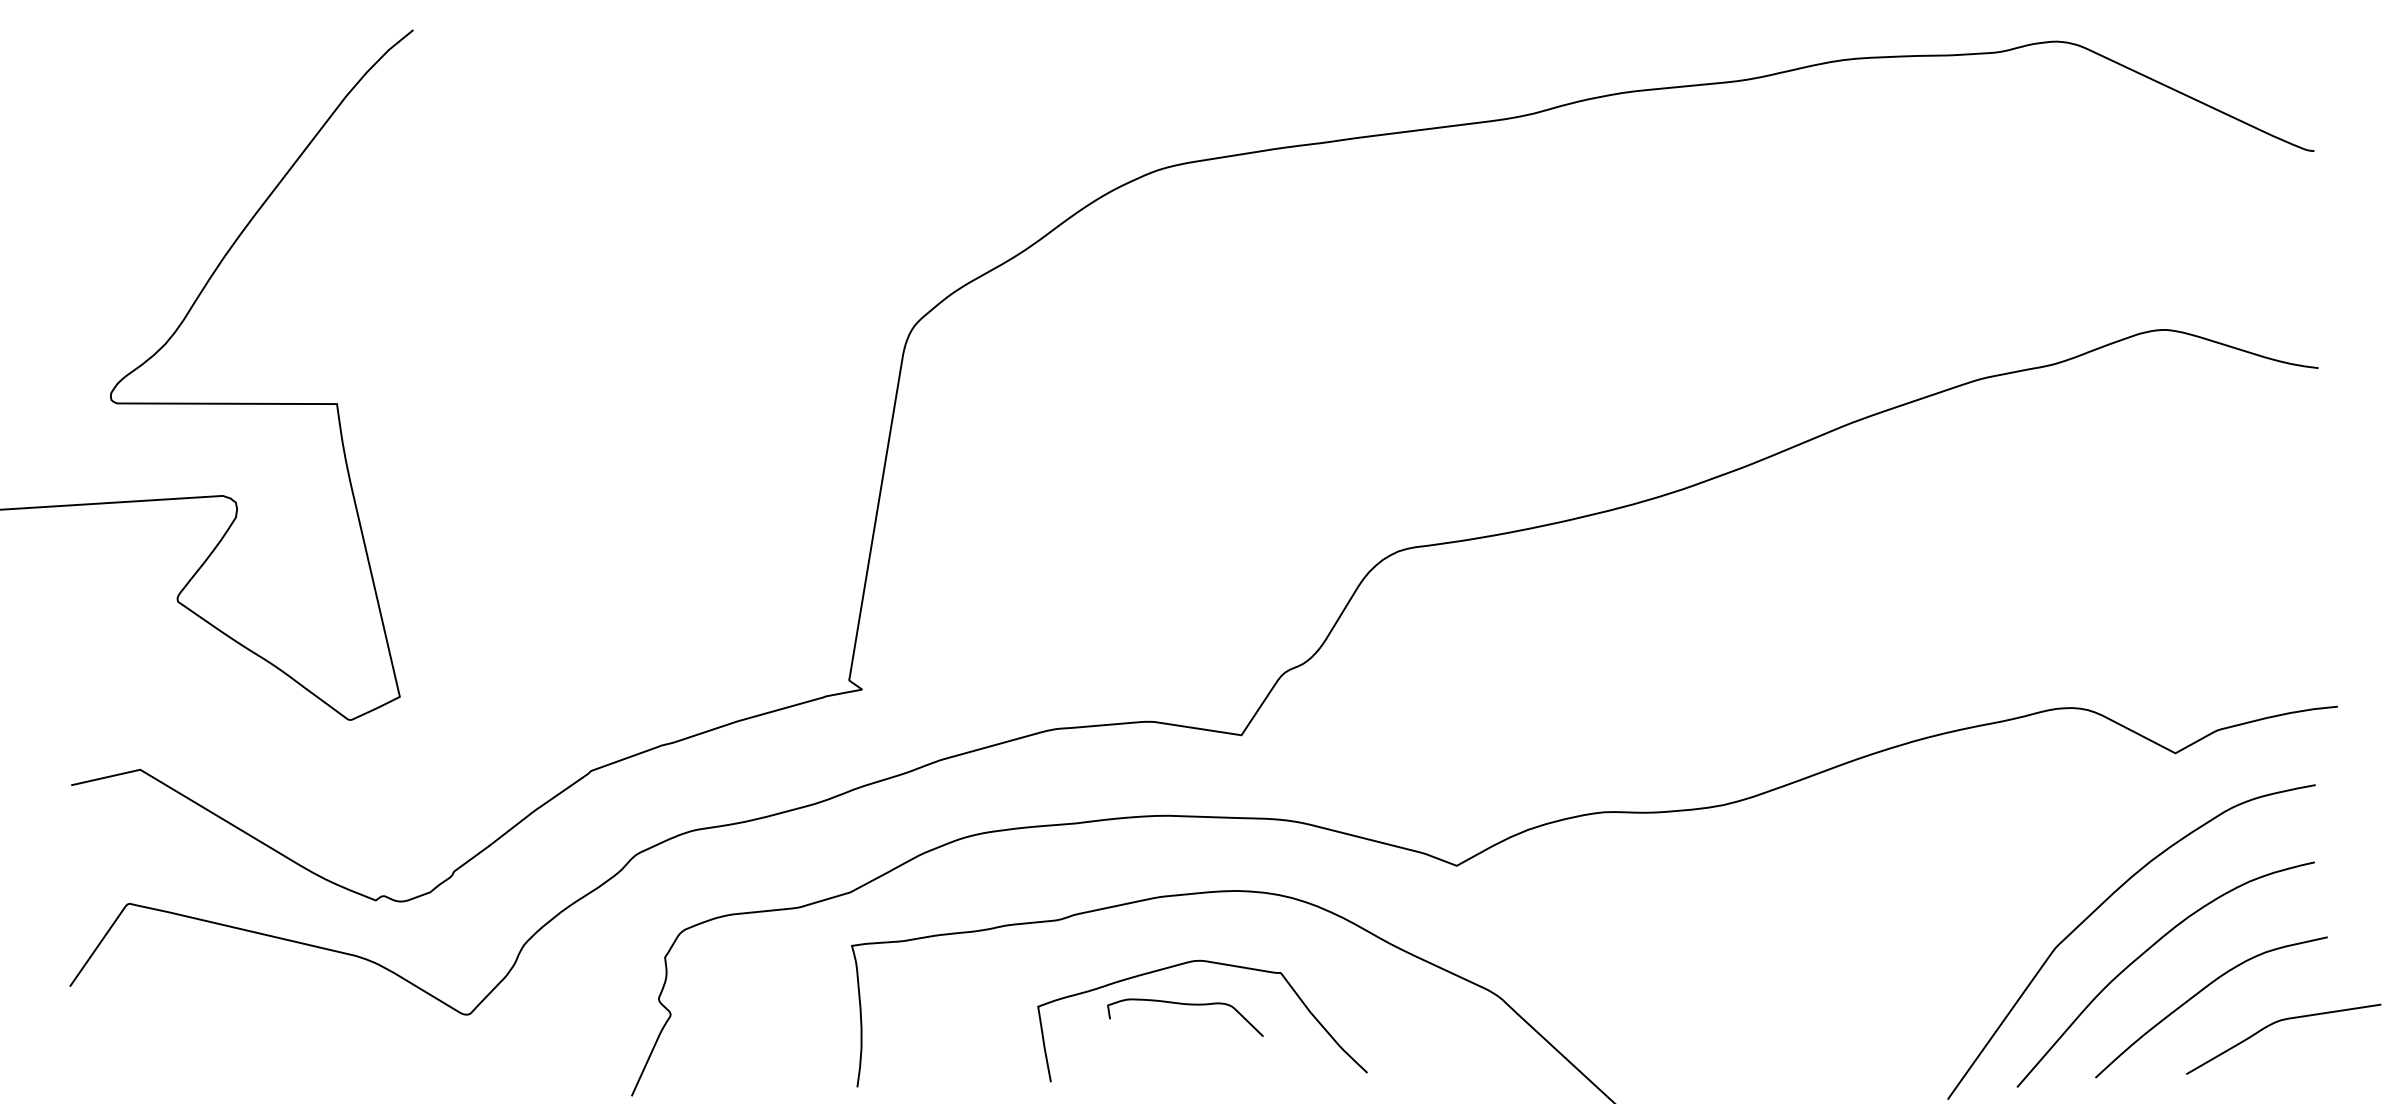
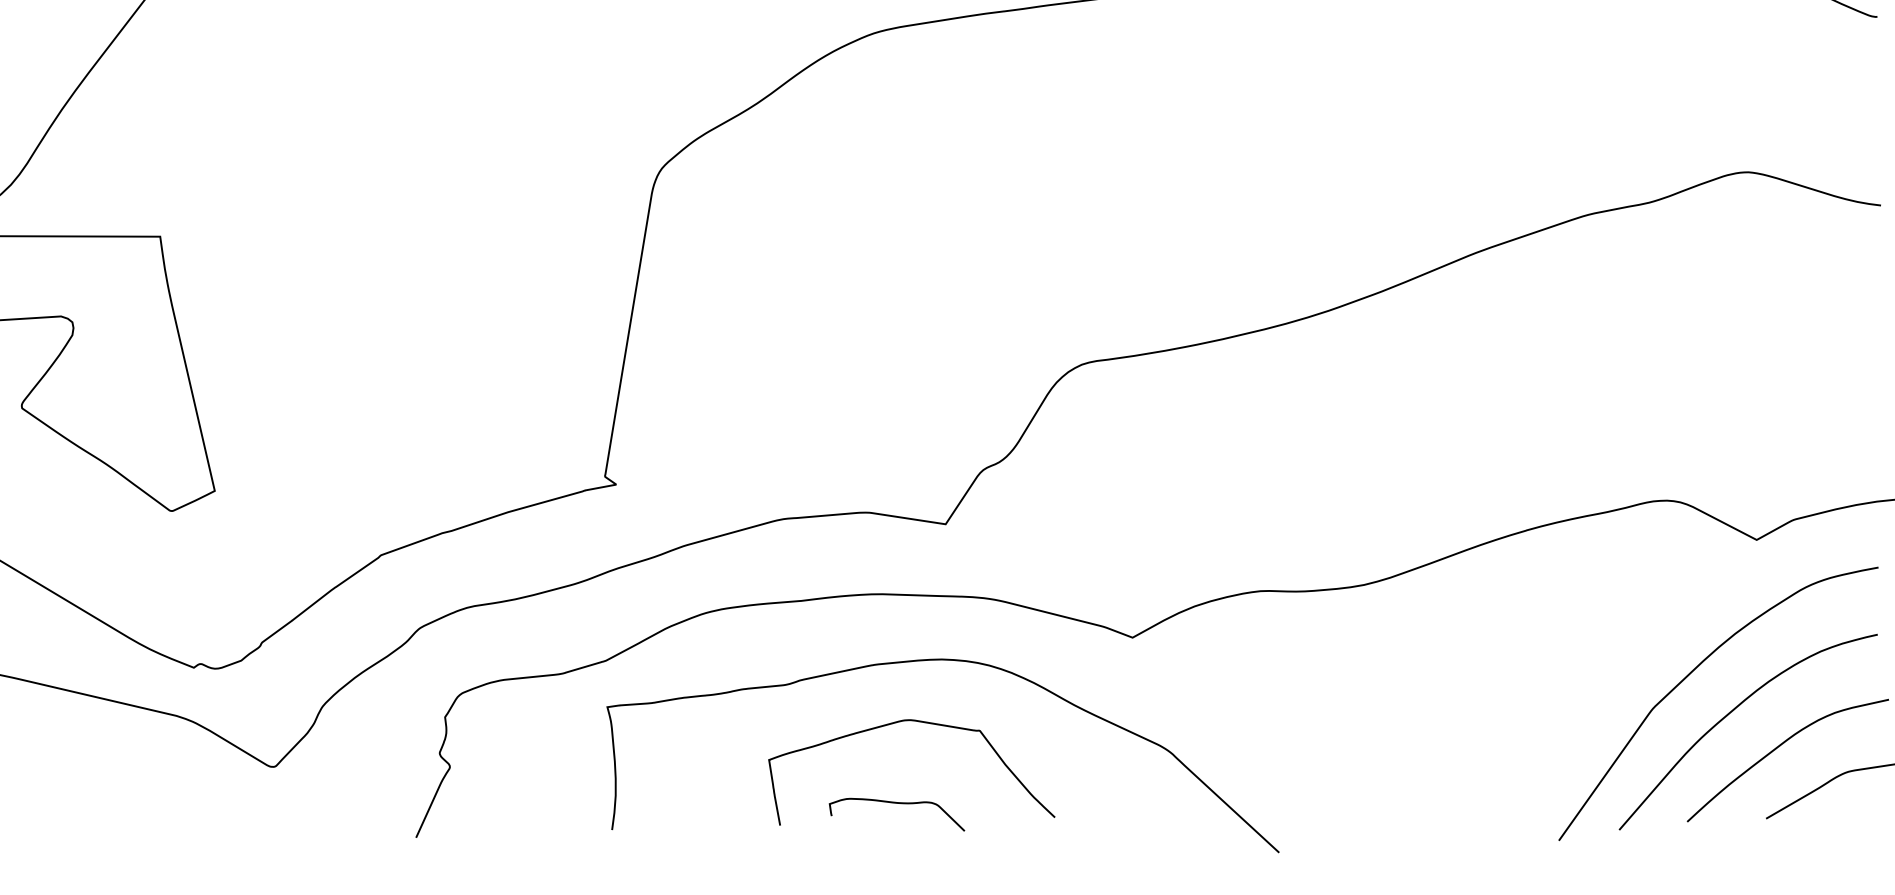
curve: (1186, 1005) -> (897, 804), moved

